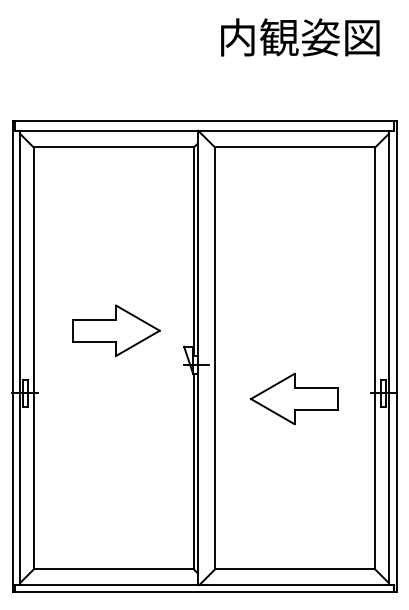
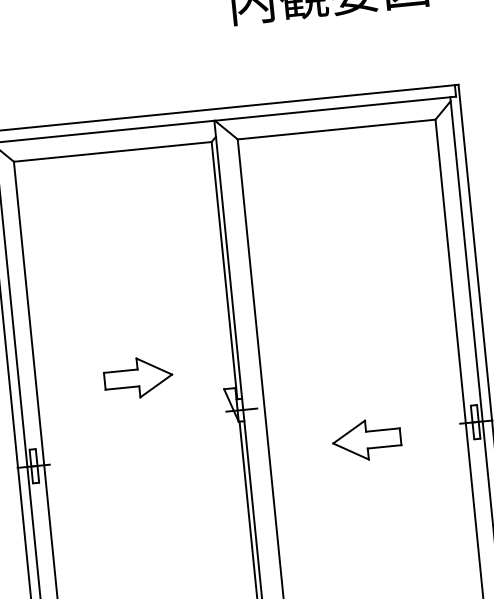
part: (116, 330) -> (138, 377), size x0.62
part: (294, 398) -> (366, 439), size x0.62

